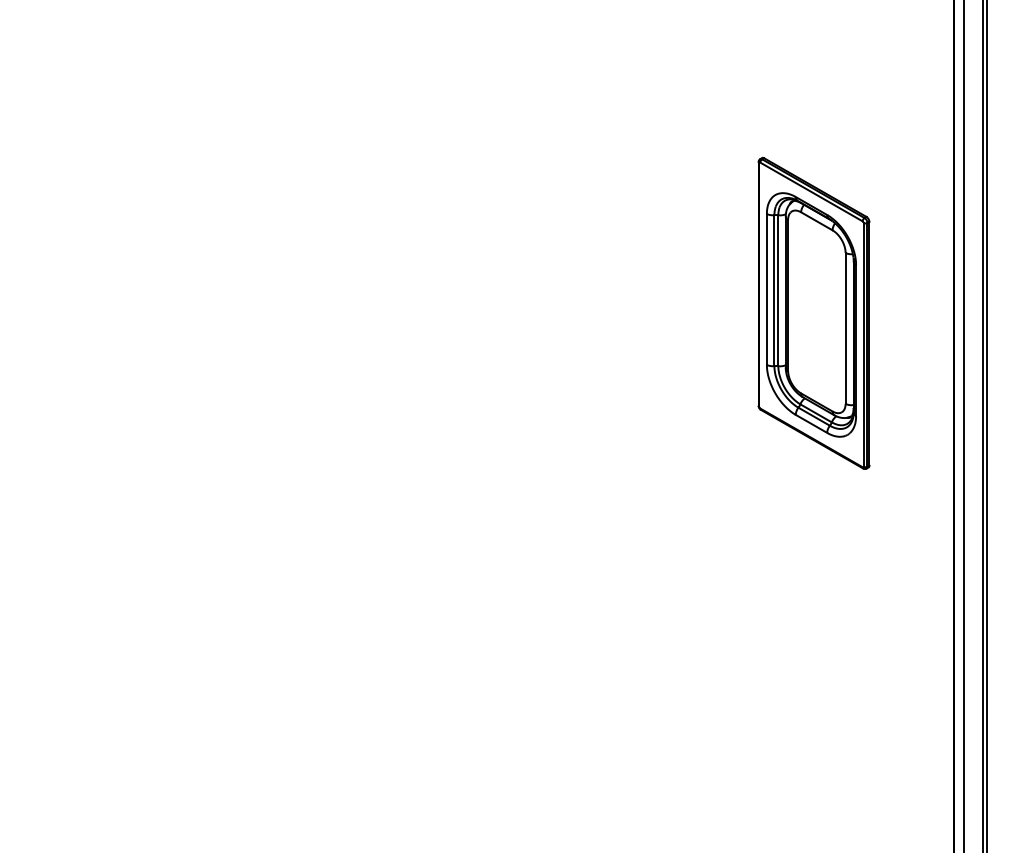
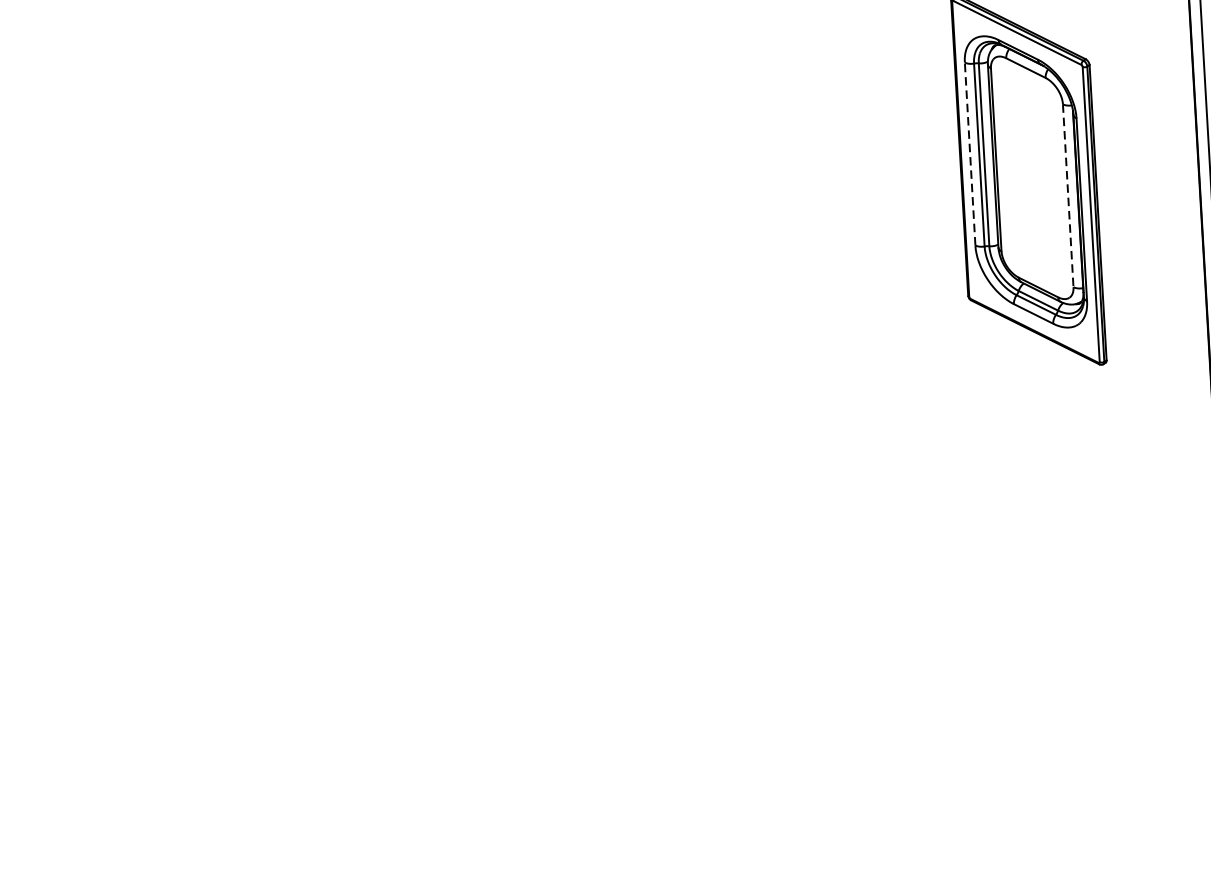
line: (766, 288) -> (969, 153), solid -> dashed
line: (845, 328) -> (1068, 195), solid -> dashed

